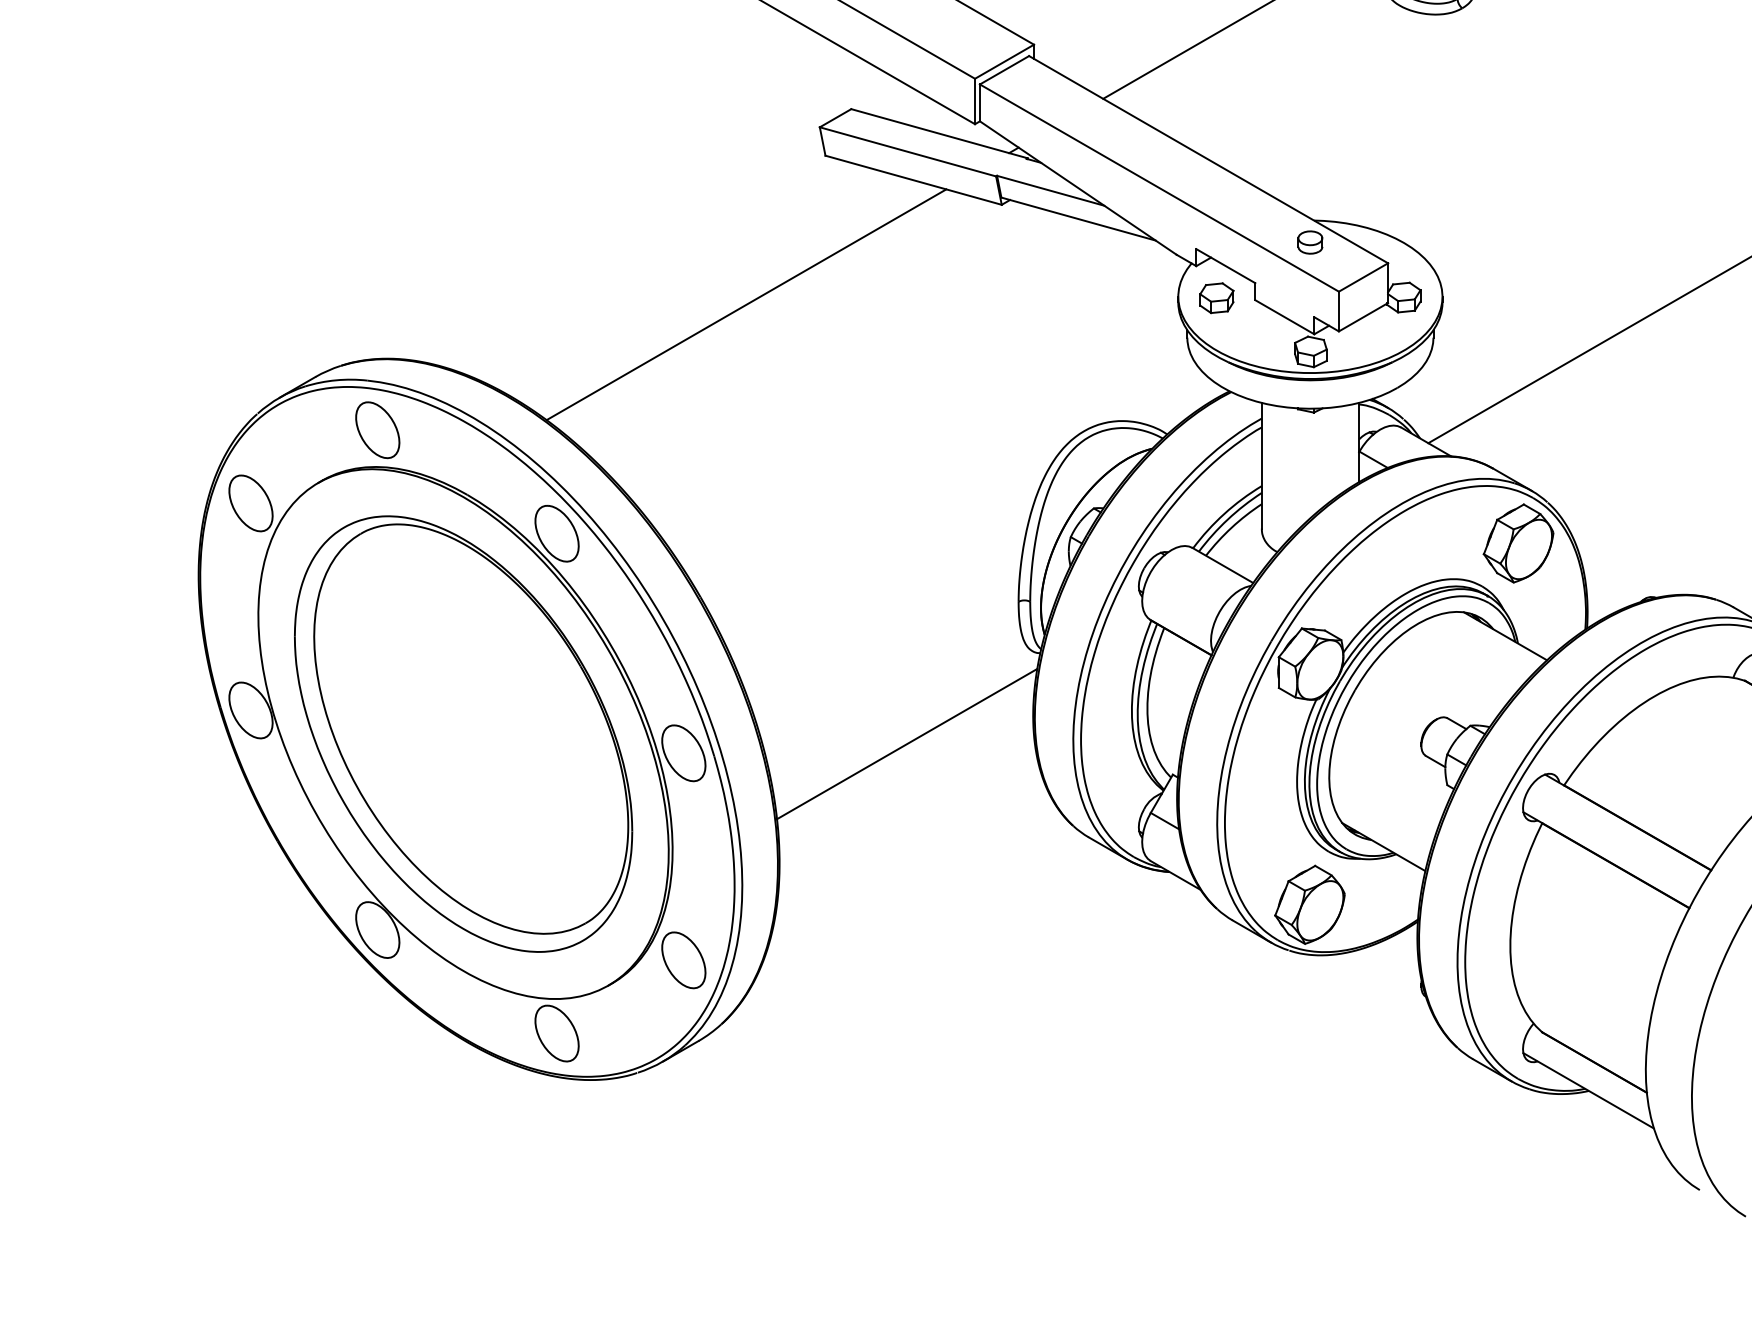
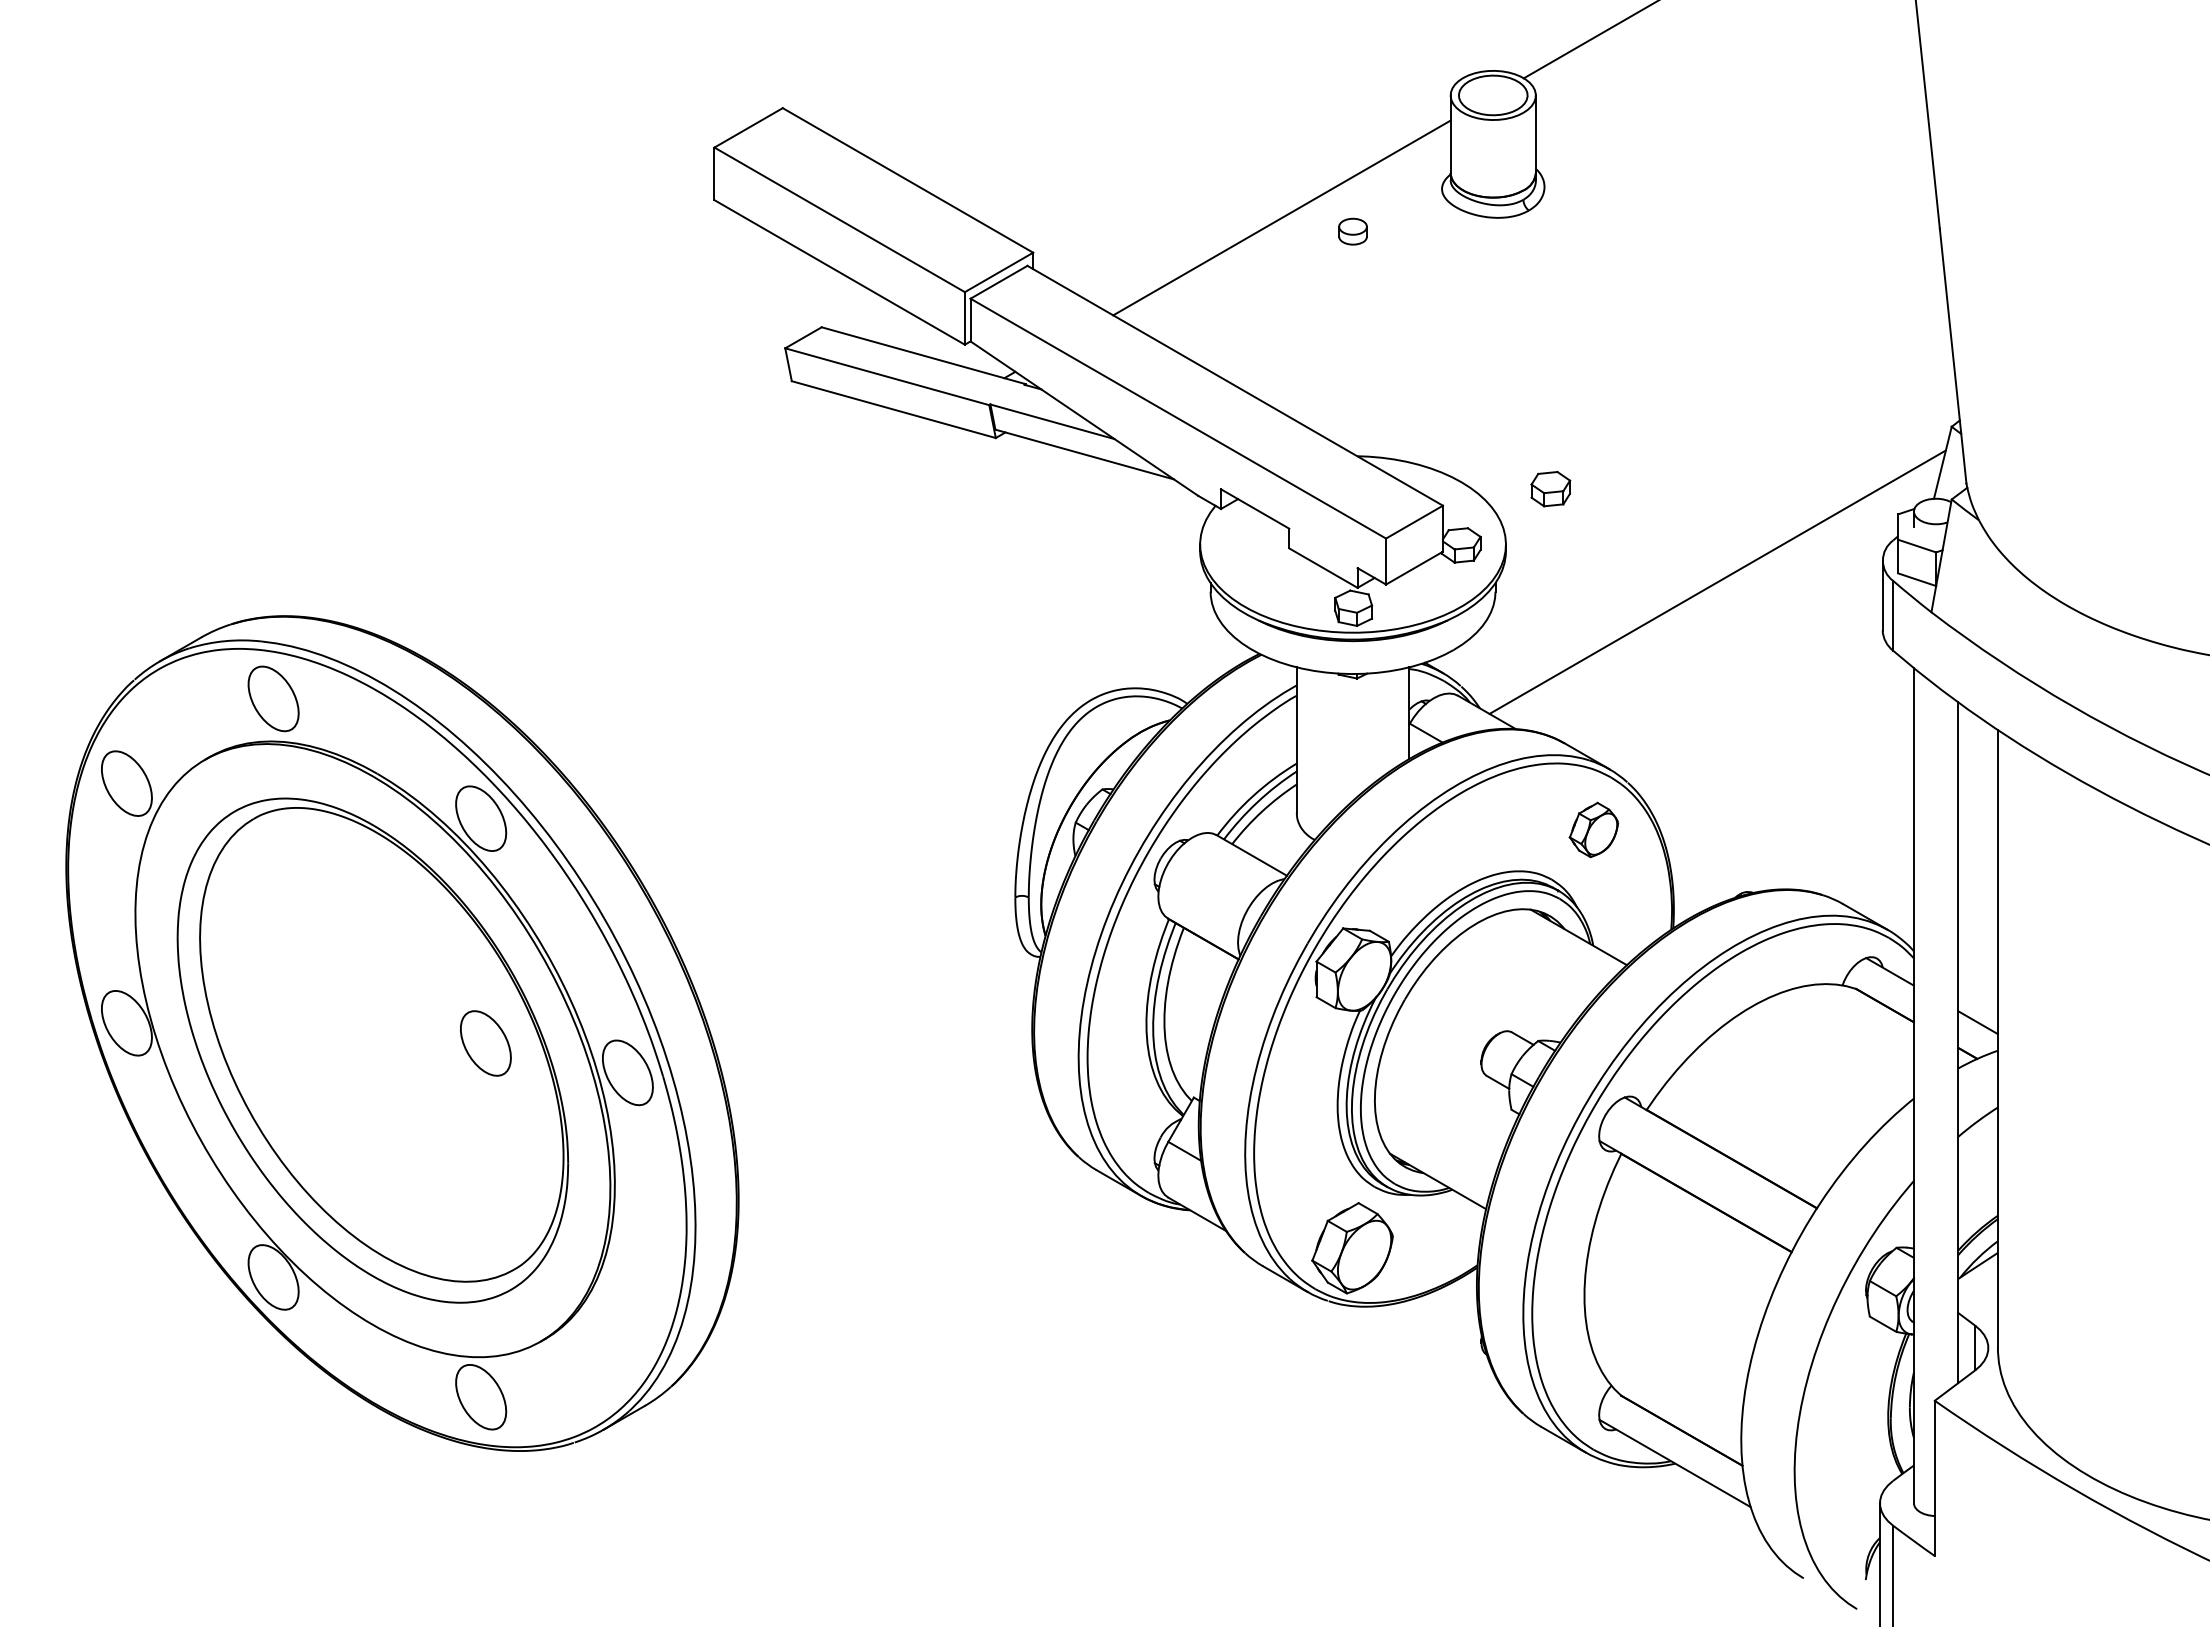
part: (1309, 242) -> (1352, 231), moved
part: (1216, 297) -> (1550, 488), moved
line: (746, 304) -> (700, 553), removed
part: (1518, 543) -> (1593, 829), size x0.6
line: (907, 744) -> (886, 1062), removed
part: (683, 960) -> (485, 1043), moved

